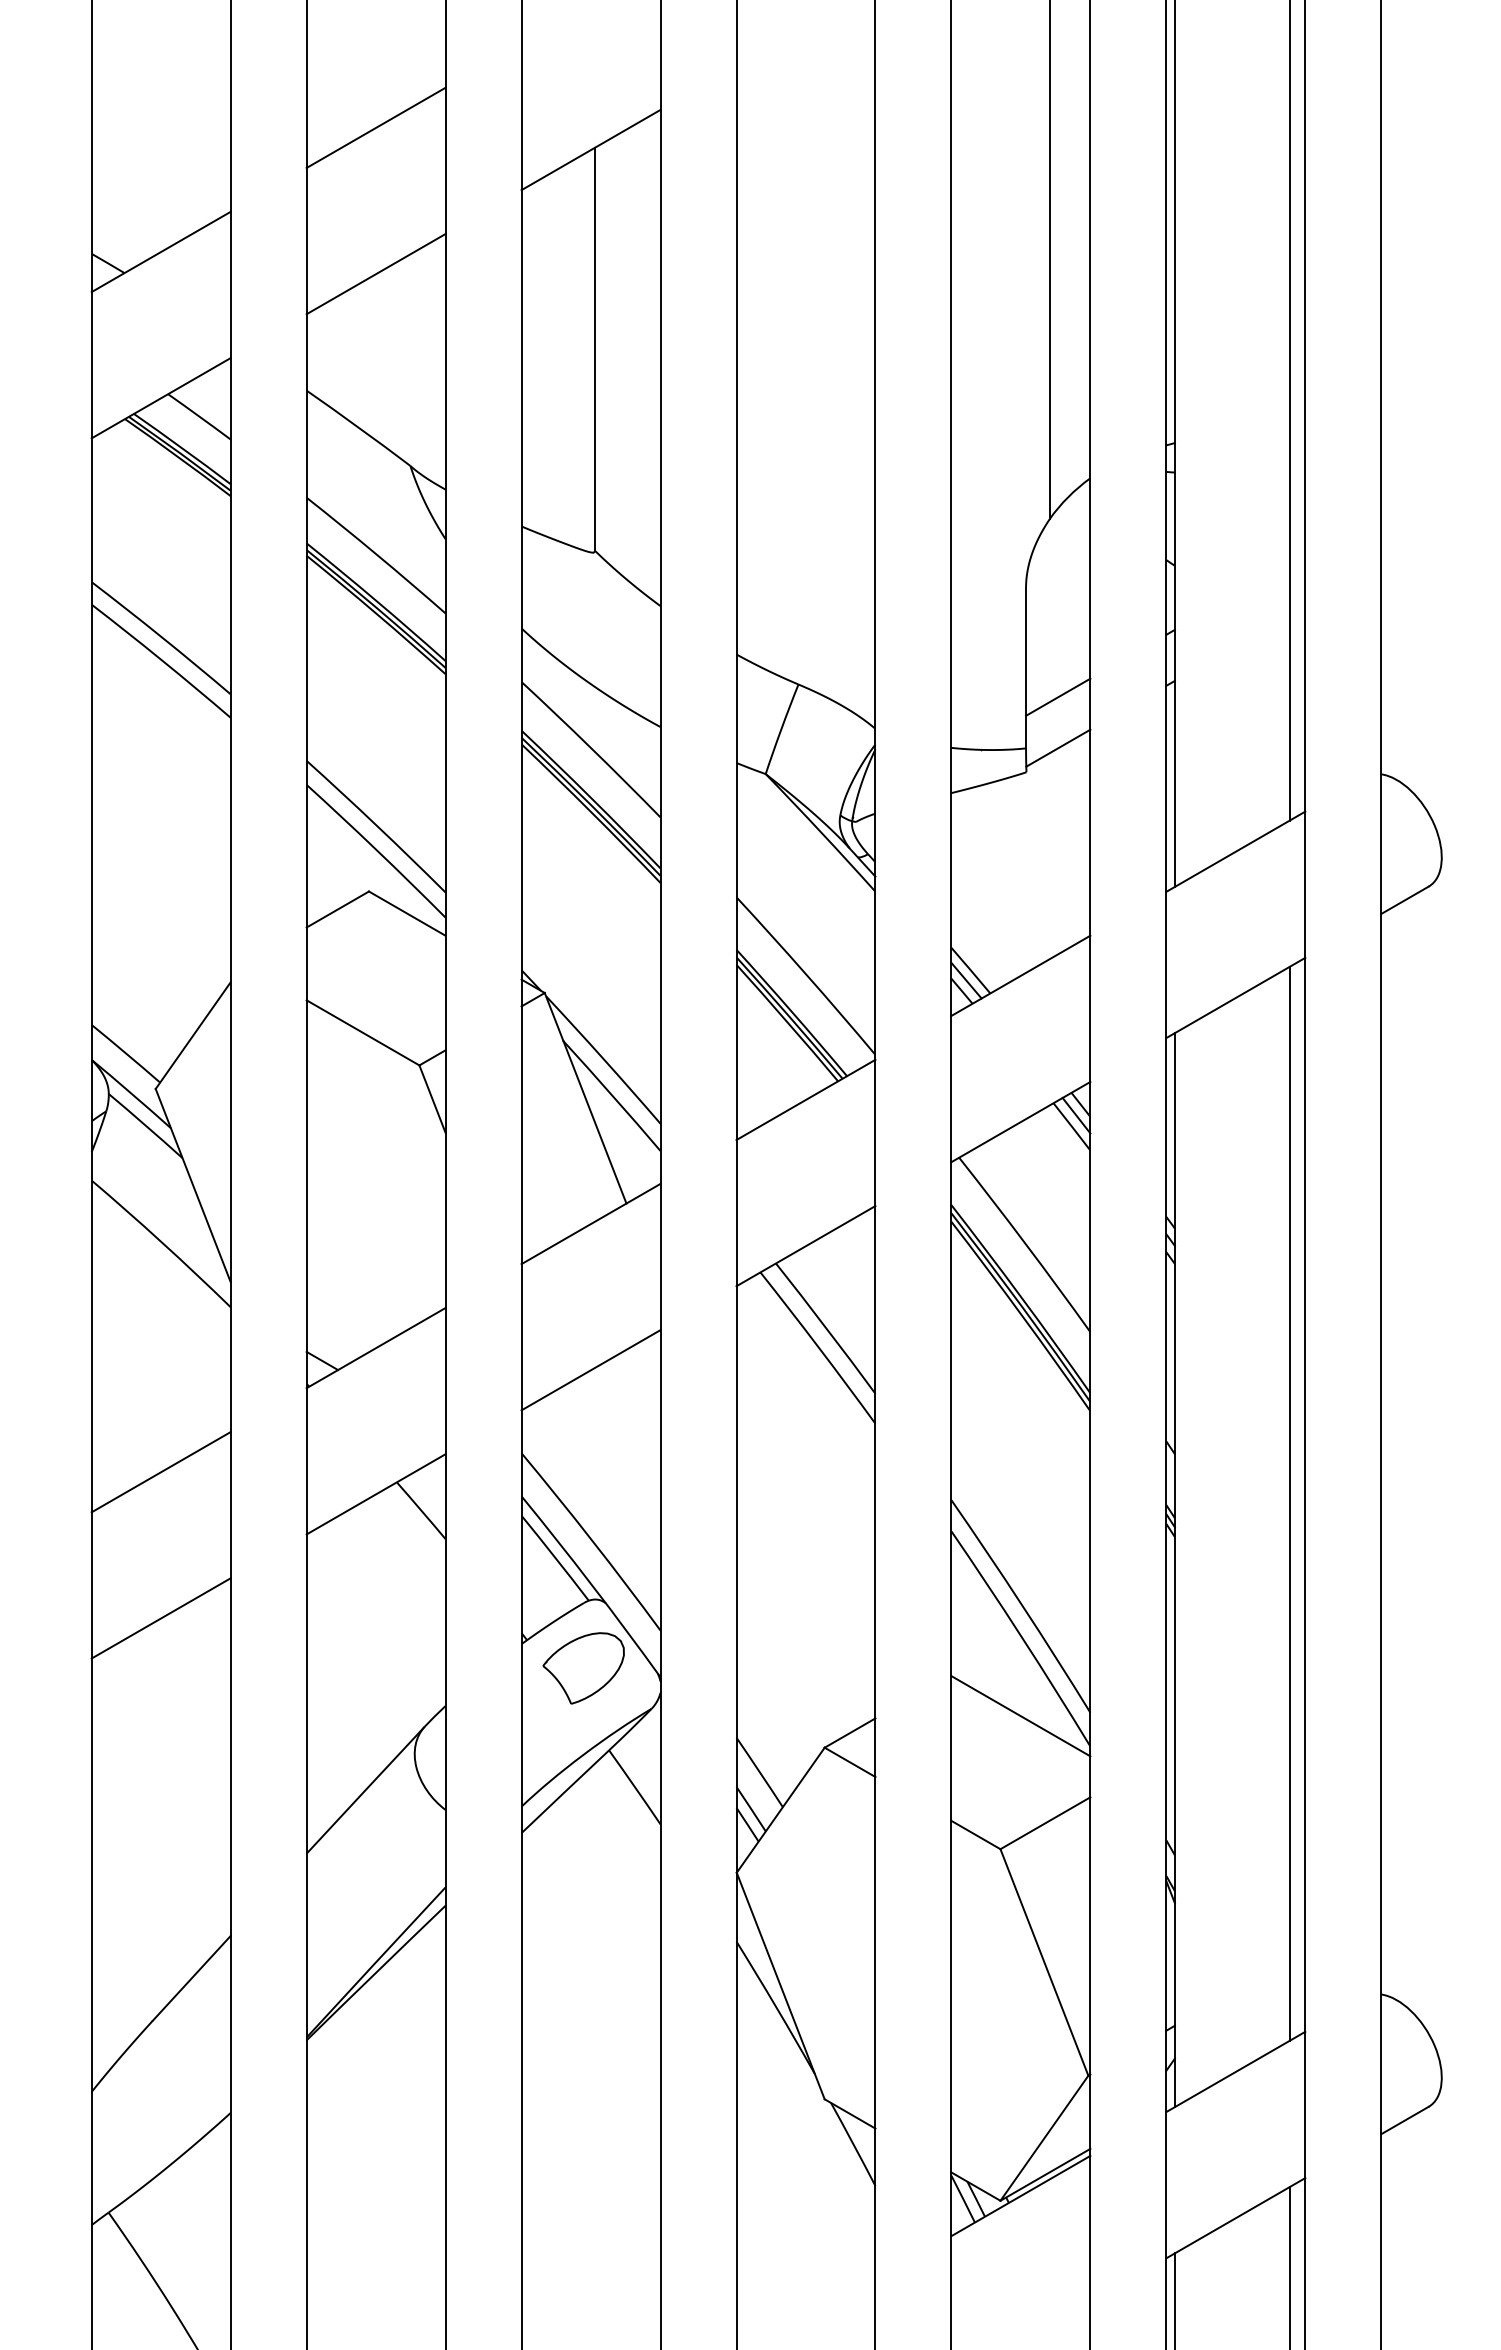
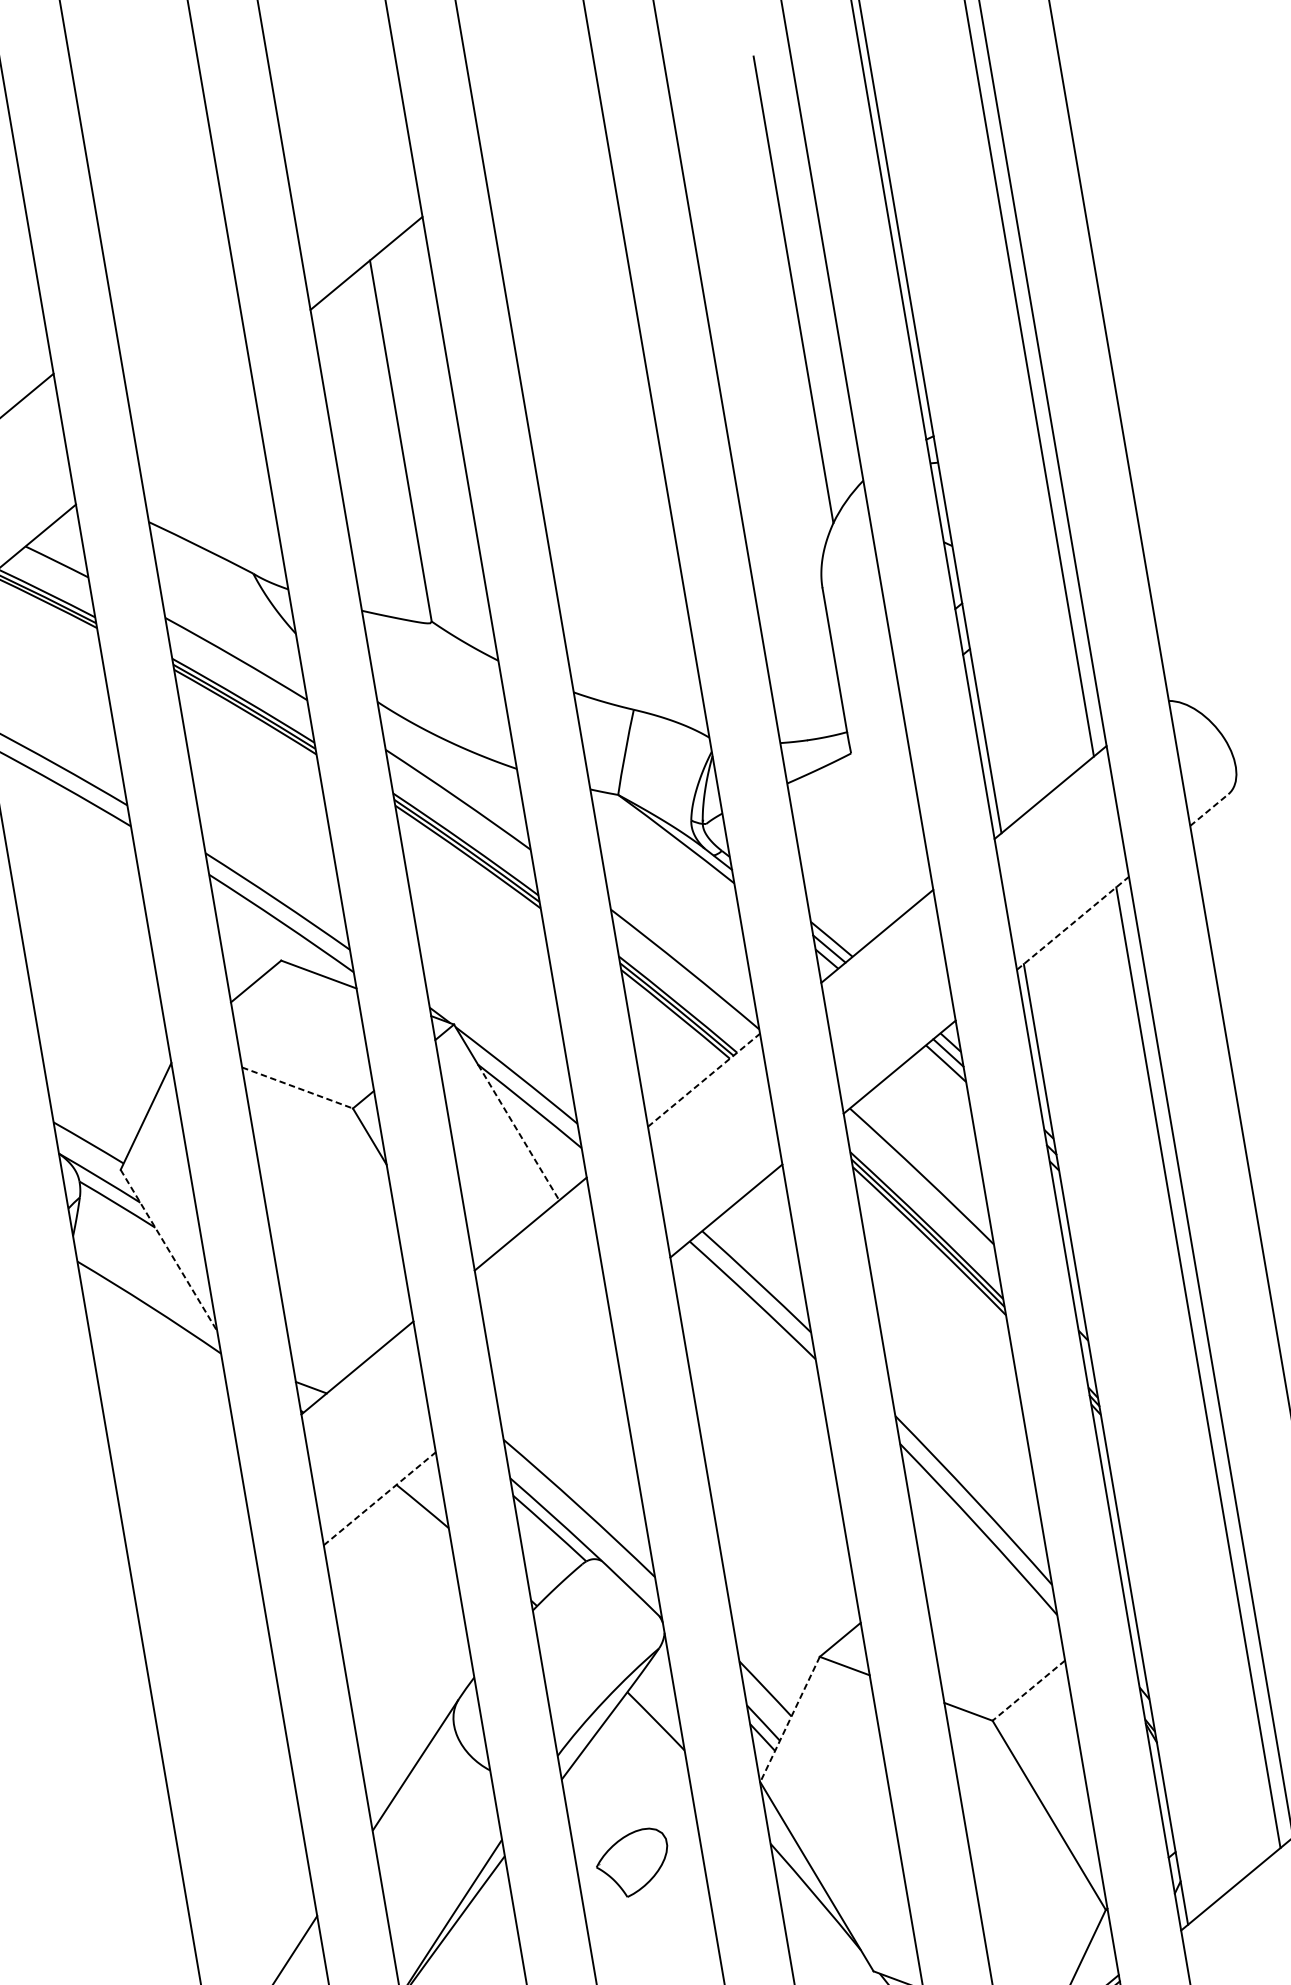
line: (375, 127) -> (170, 276), removed
line: (375, 274) -> (192, 407), removed
line: (1058, 696) -> (868, 680), removed
line: (1058, 747) -> (876, 726), removed
line: (1405, 900) -> (1209, 810), solid -> dashed
line: (1236, 997) -> (1073, 922), solid -> dashed
line: (363, 1033) -> (298, 1088), solid -> dashed
line: (806, 1099) -> (704, 1079), solid -> dashed
line: (595, 1122) -> (519, 1132), solid -> dashed
line: (193, 1185) -> (169, 1250), solid -> dashed
line: (590, 1370) -> (552, 1355), removed
line: (160, 1472) -> (183, 1512), removed
line: (376, 1494) -> (380, 1498), solid -> dashed
line: (160, 1618) -> (205, 1642), removed
part: (583, 1668) -> (633, 1863), moved
line: (1020, 1716) -> (990, 1598), removed
line: (780, 1810) -> (789, 1719), solid -> dashed
line: (1045, 1823) -> (1028, 1690), solid -> dashed

